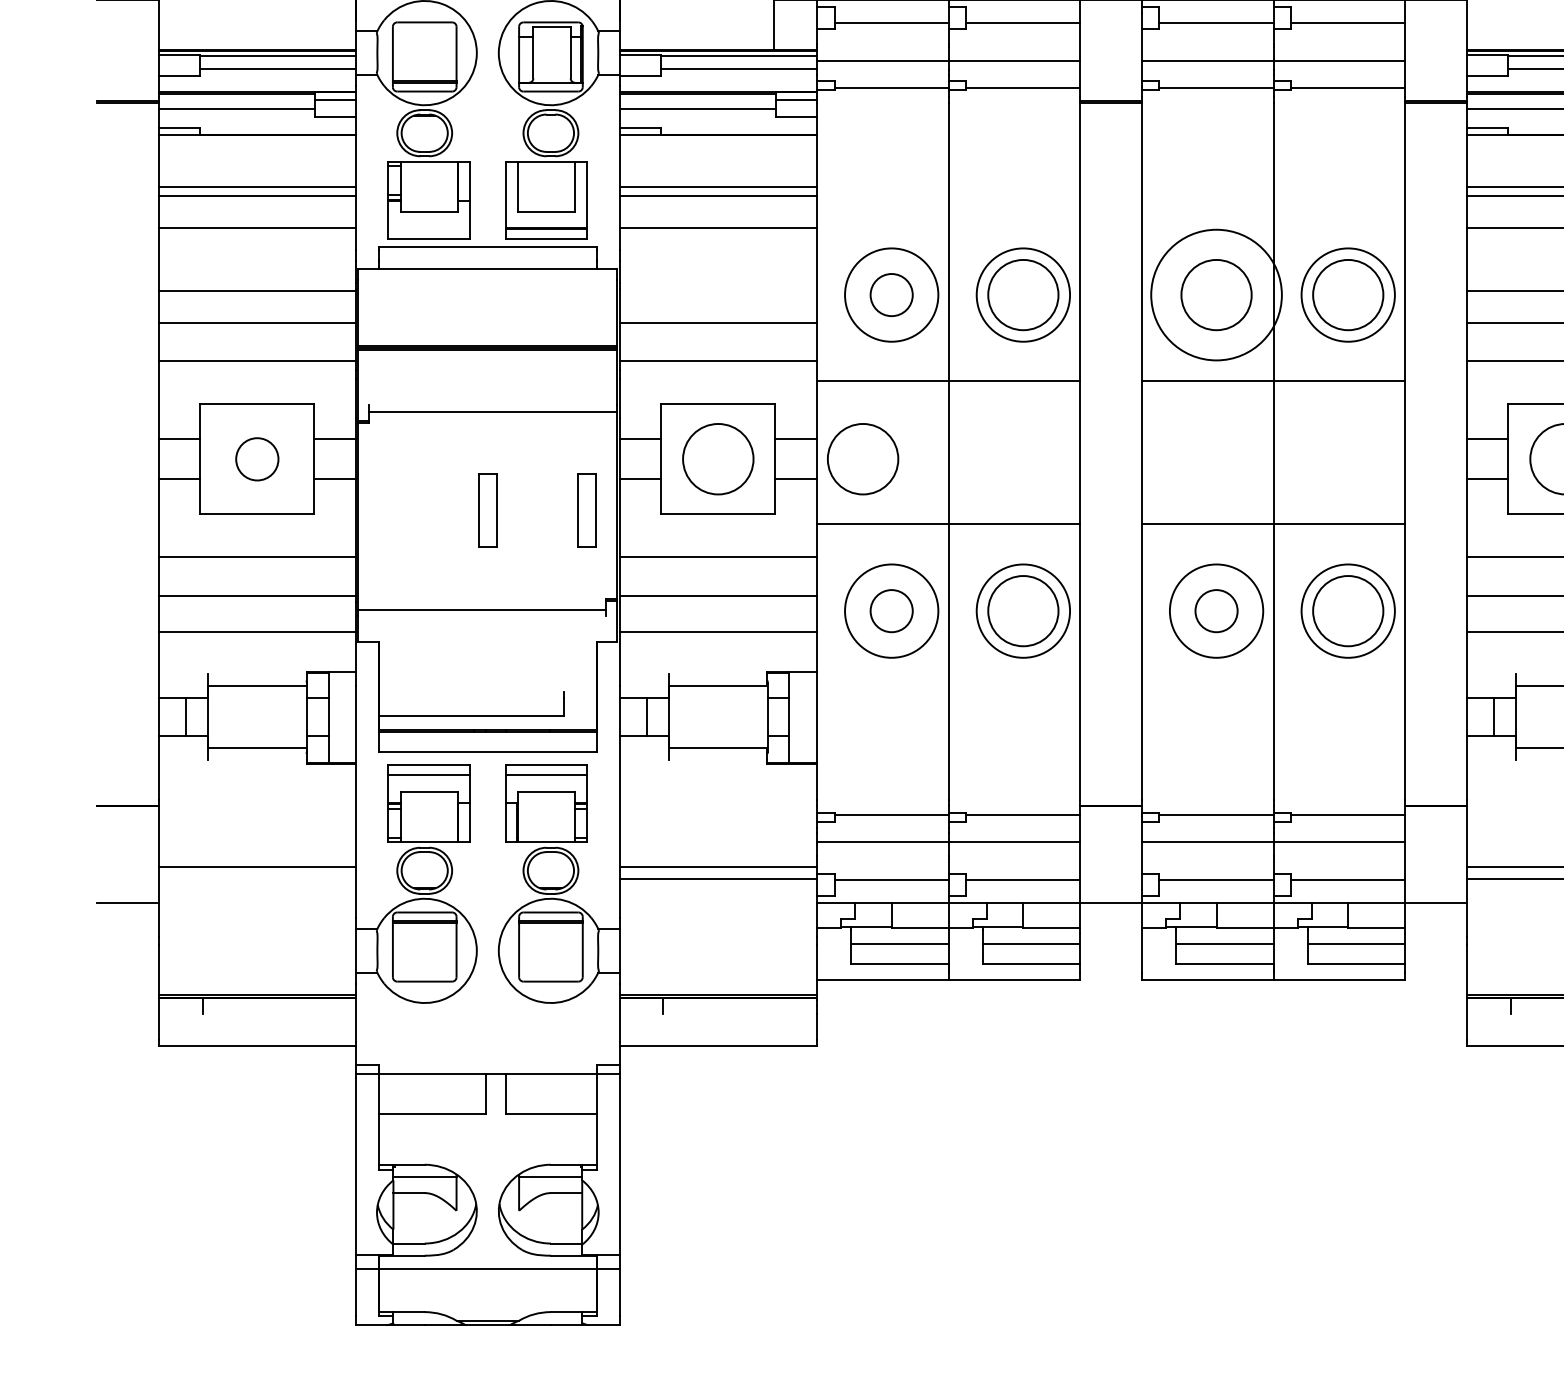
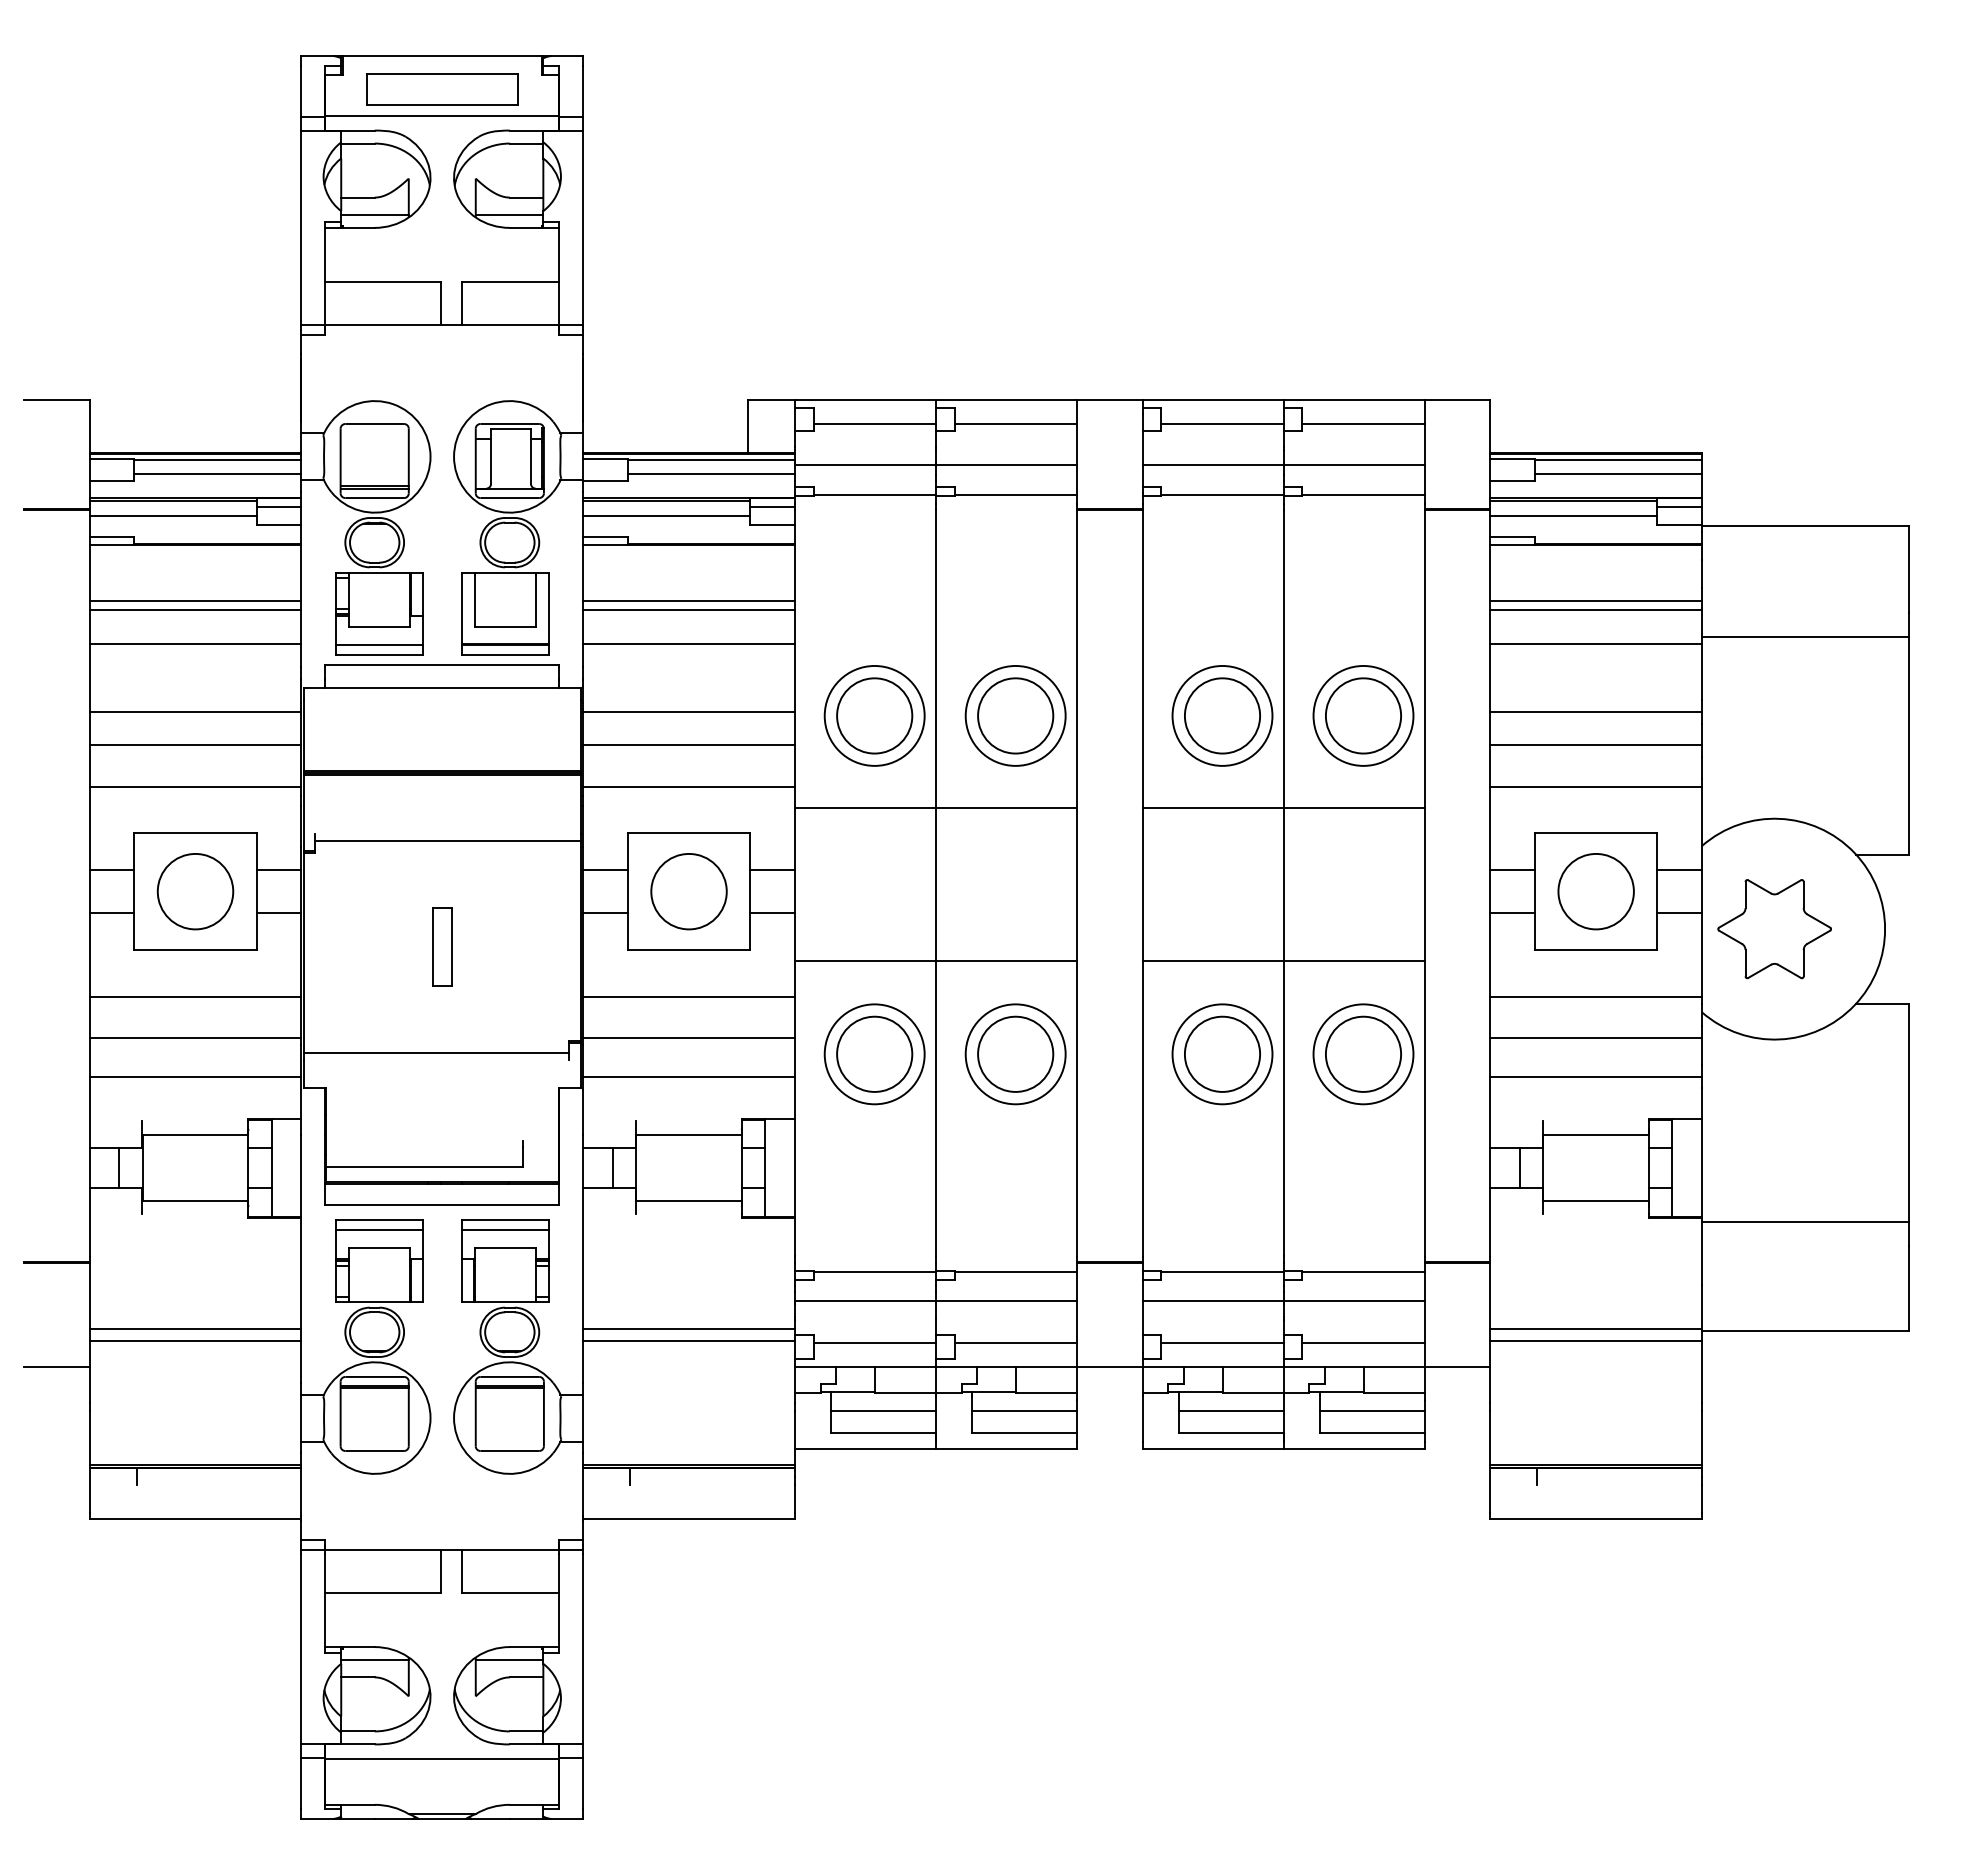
line: (428, 228) -> (378, 644), added
line: (717, 290) -> (688, 711), added
circle: (891, 294) -> (874, 715), size x1.67
circle: (1216, 294) -> (1222, 715), size x0.71
circle: (257, 459) -> (195, 891), size x1.67
circle: (862, 459) -> (843, 891), removed
part: (587, 510) -> (548, 946), removed
circle: (891, 610) -> (874, 1053), size x1.67
circle: (1216, 610) -> (1222, 1053), size x1.67
line: (257, 878) -> (195, 1340), added

